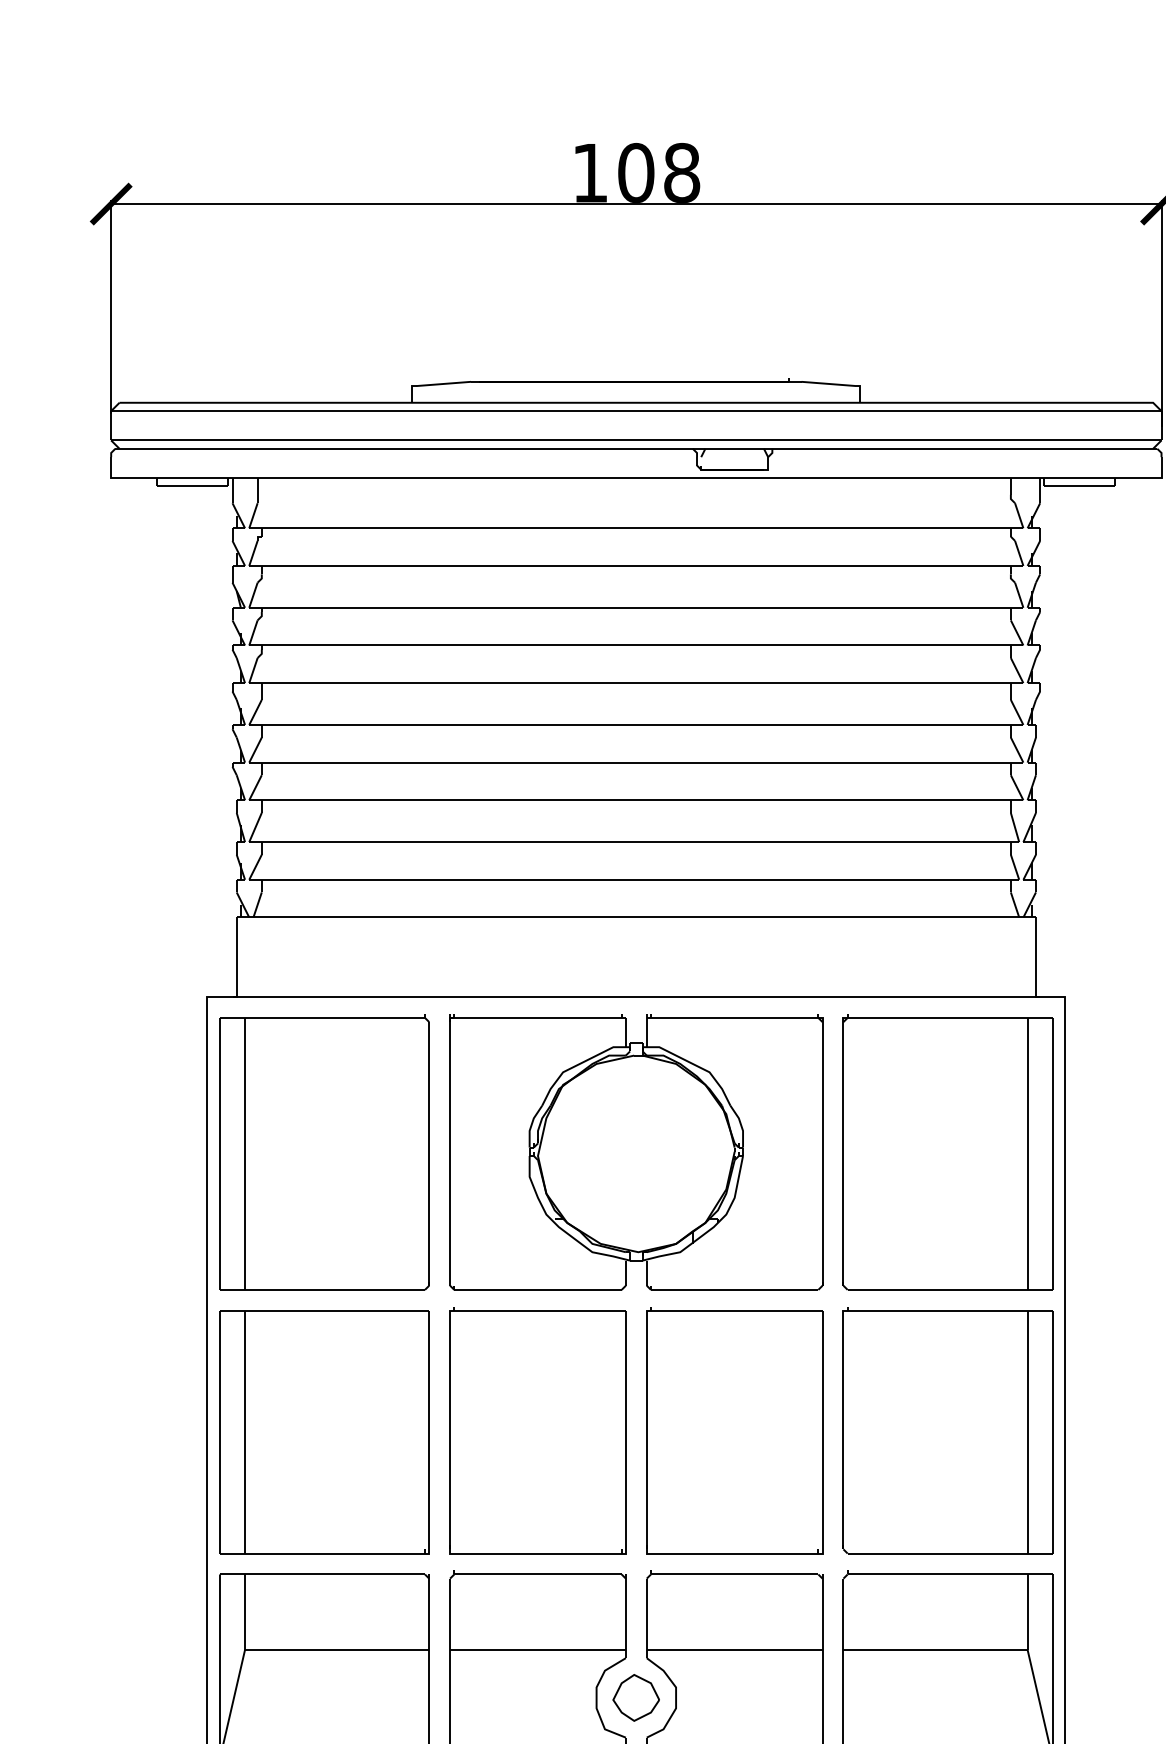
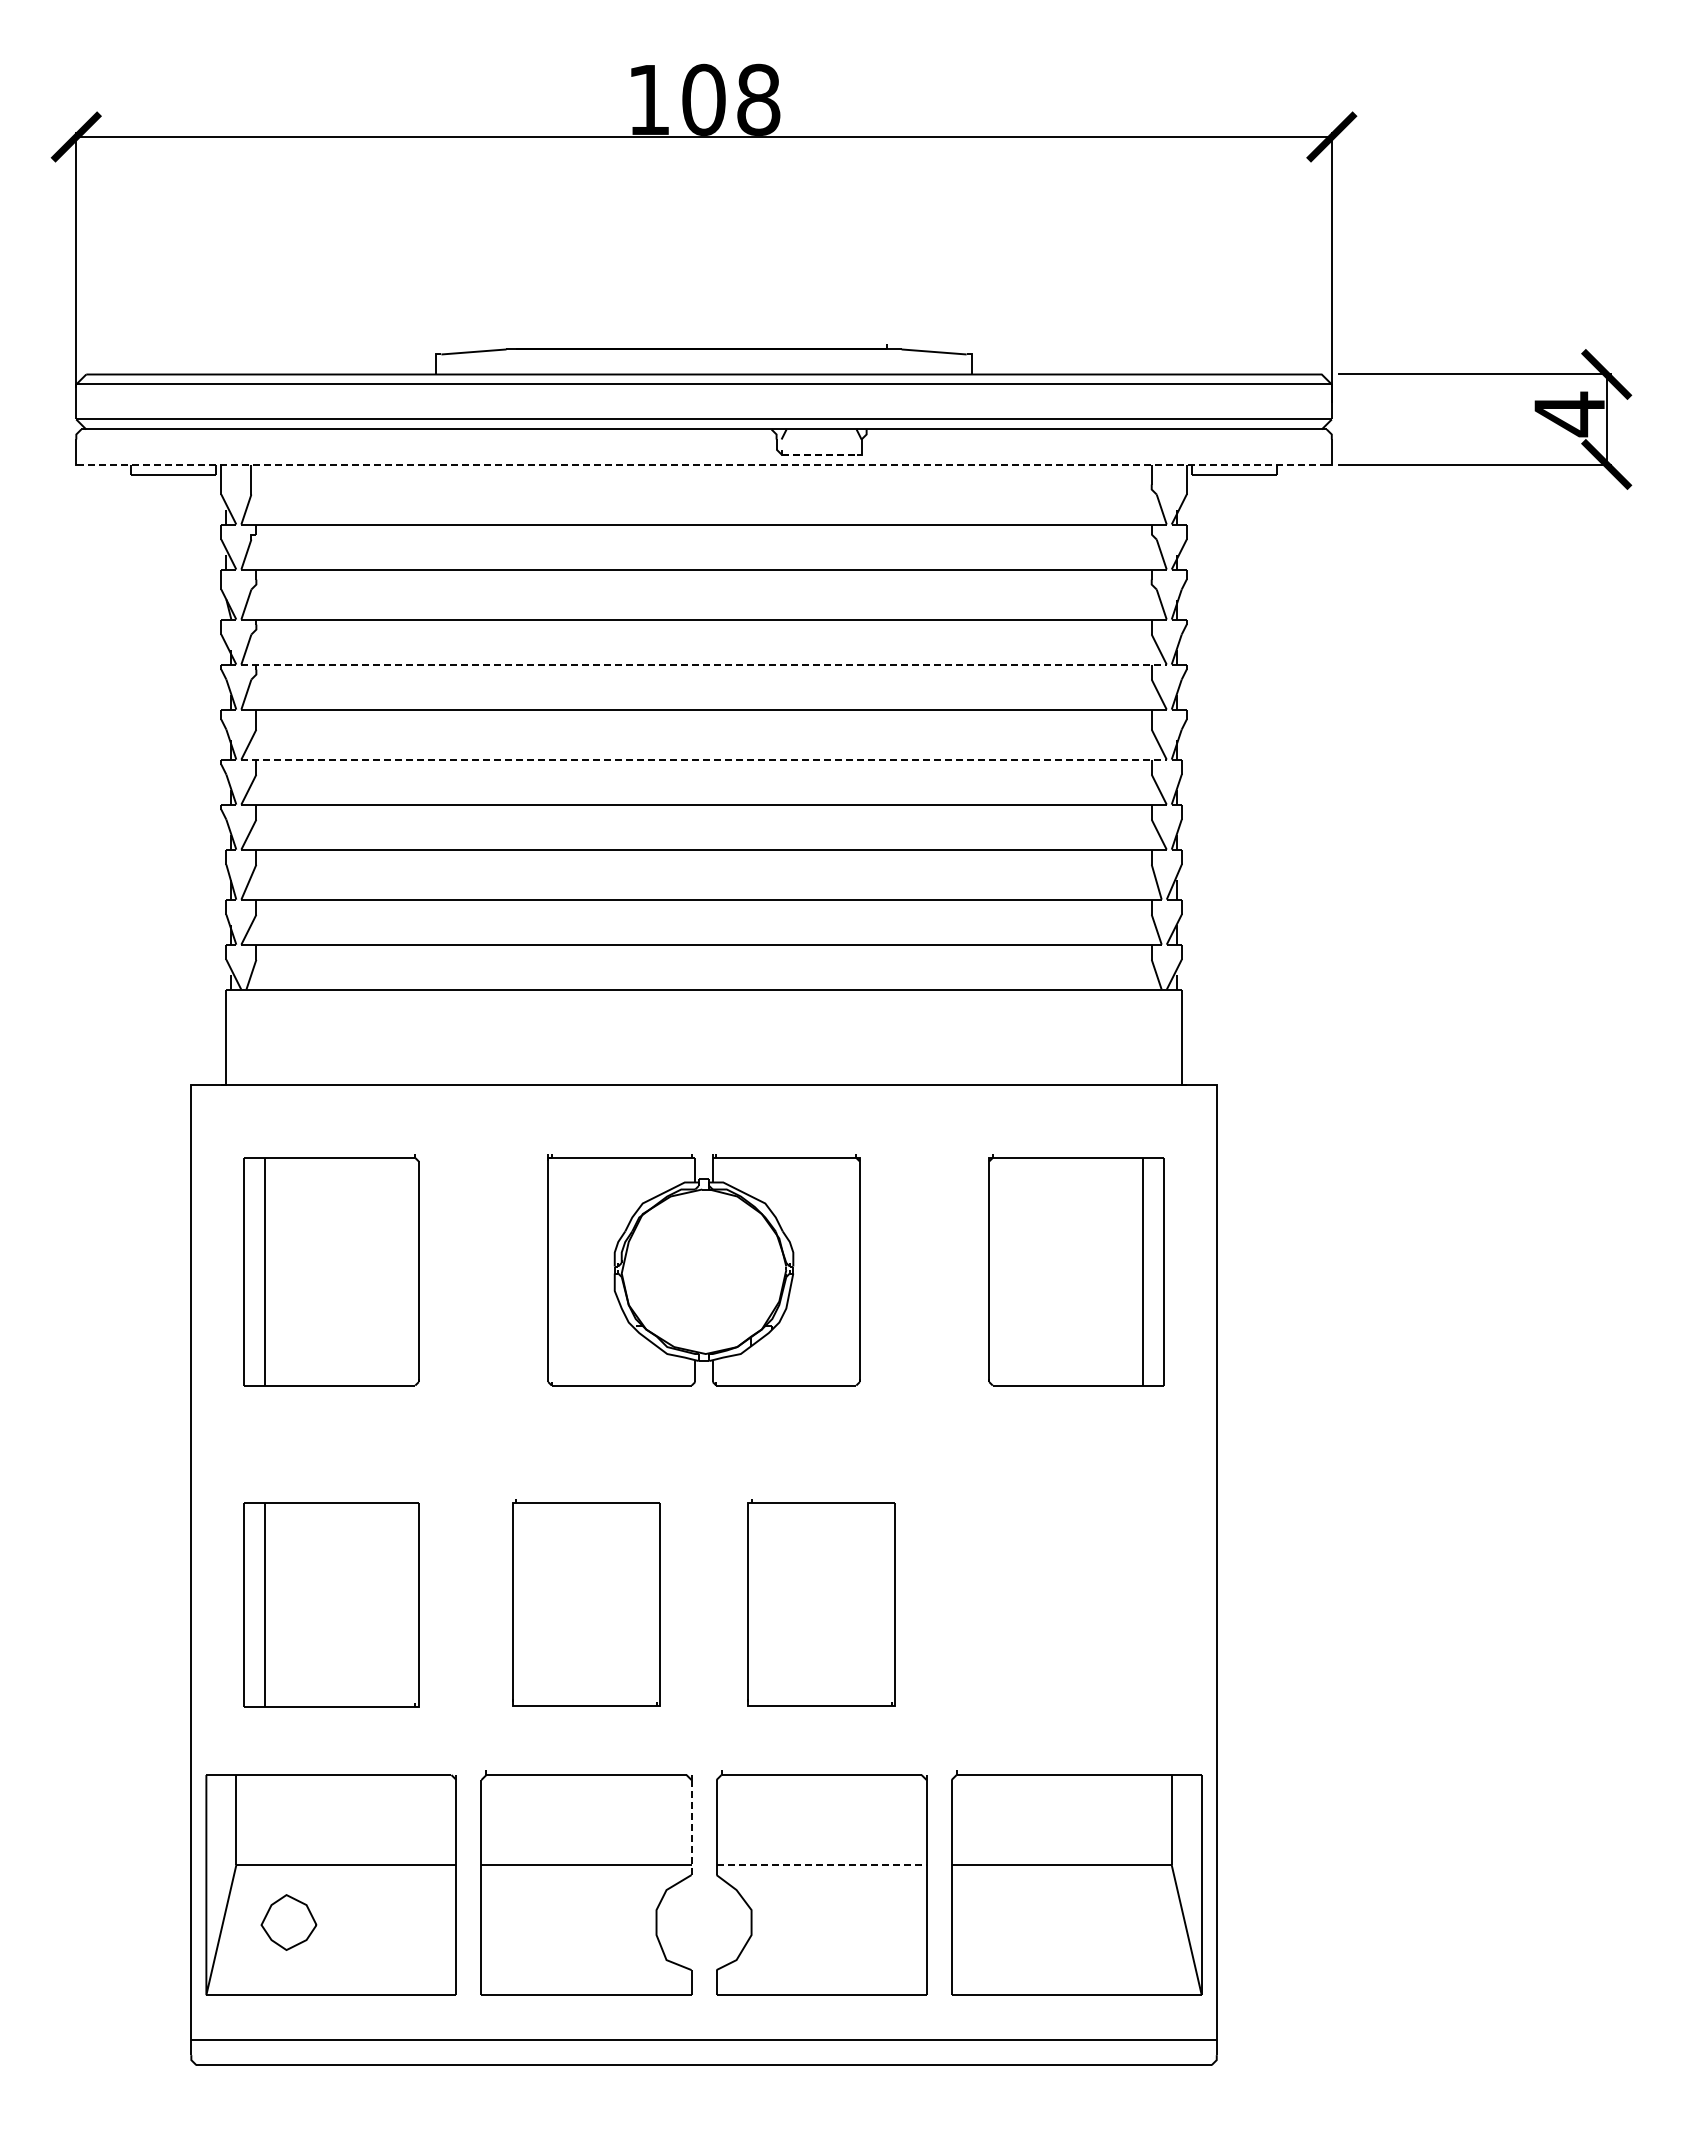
line: (762, 469) -> (854, 454), solid -> dashed
line: (636, 478) -> (704, 464), solid -> dashed
line: (636, 645) -> (704, 664), solid -> dashed
line: (636, 724) -> (704, 759), solid -> dashed
part: (323, 1152) -> (330, 1270), size x0.7
part: (635, 1152) -> (703, 1270), size x0.7
part: (947, 1152) -> (1076, 1270), size x0.7
part: (537, 1430) -> (586, 1602), size x0.7
part: (734, 1430) -> (821, 1602), size x0.7
part: (947, 1430) -> (1076, 1602), removed
part: (323, 1431) -> (330, 1604), size x0.7
line: (625, 1618) -> (691, 1827), solid -> dashed
line: (735, 1650) -> (822, 1865), solid -> dashed
part: (635, 1697) -> (288, 1922), moved

